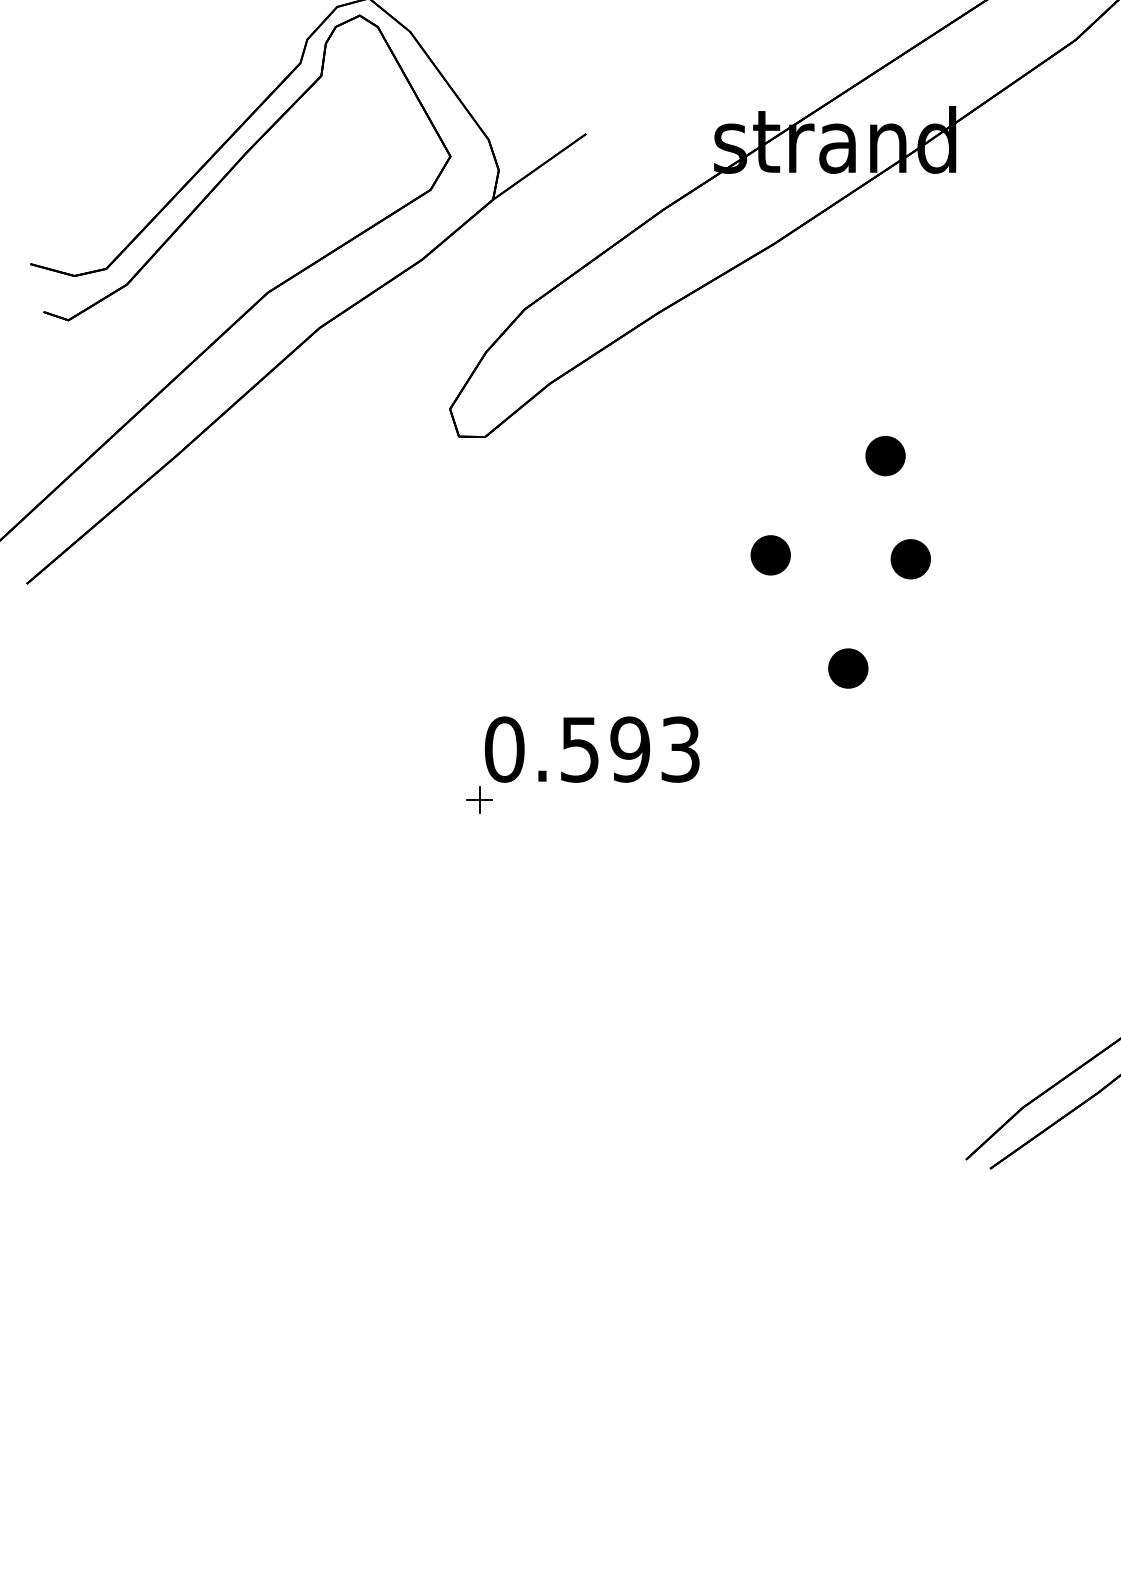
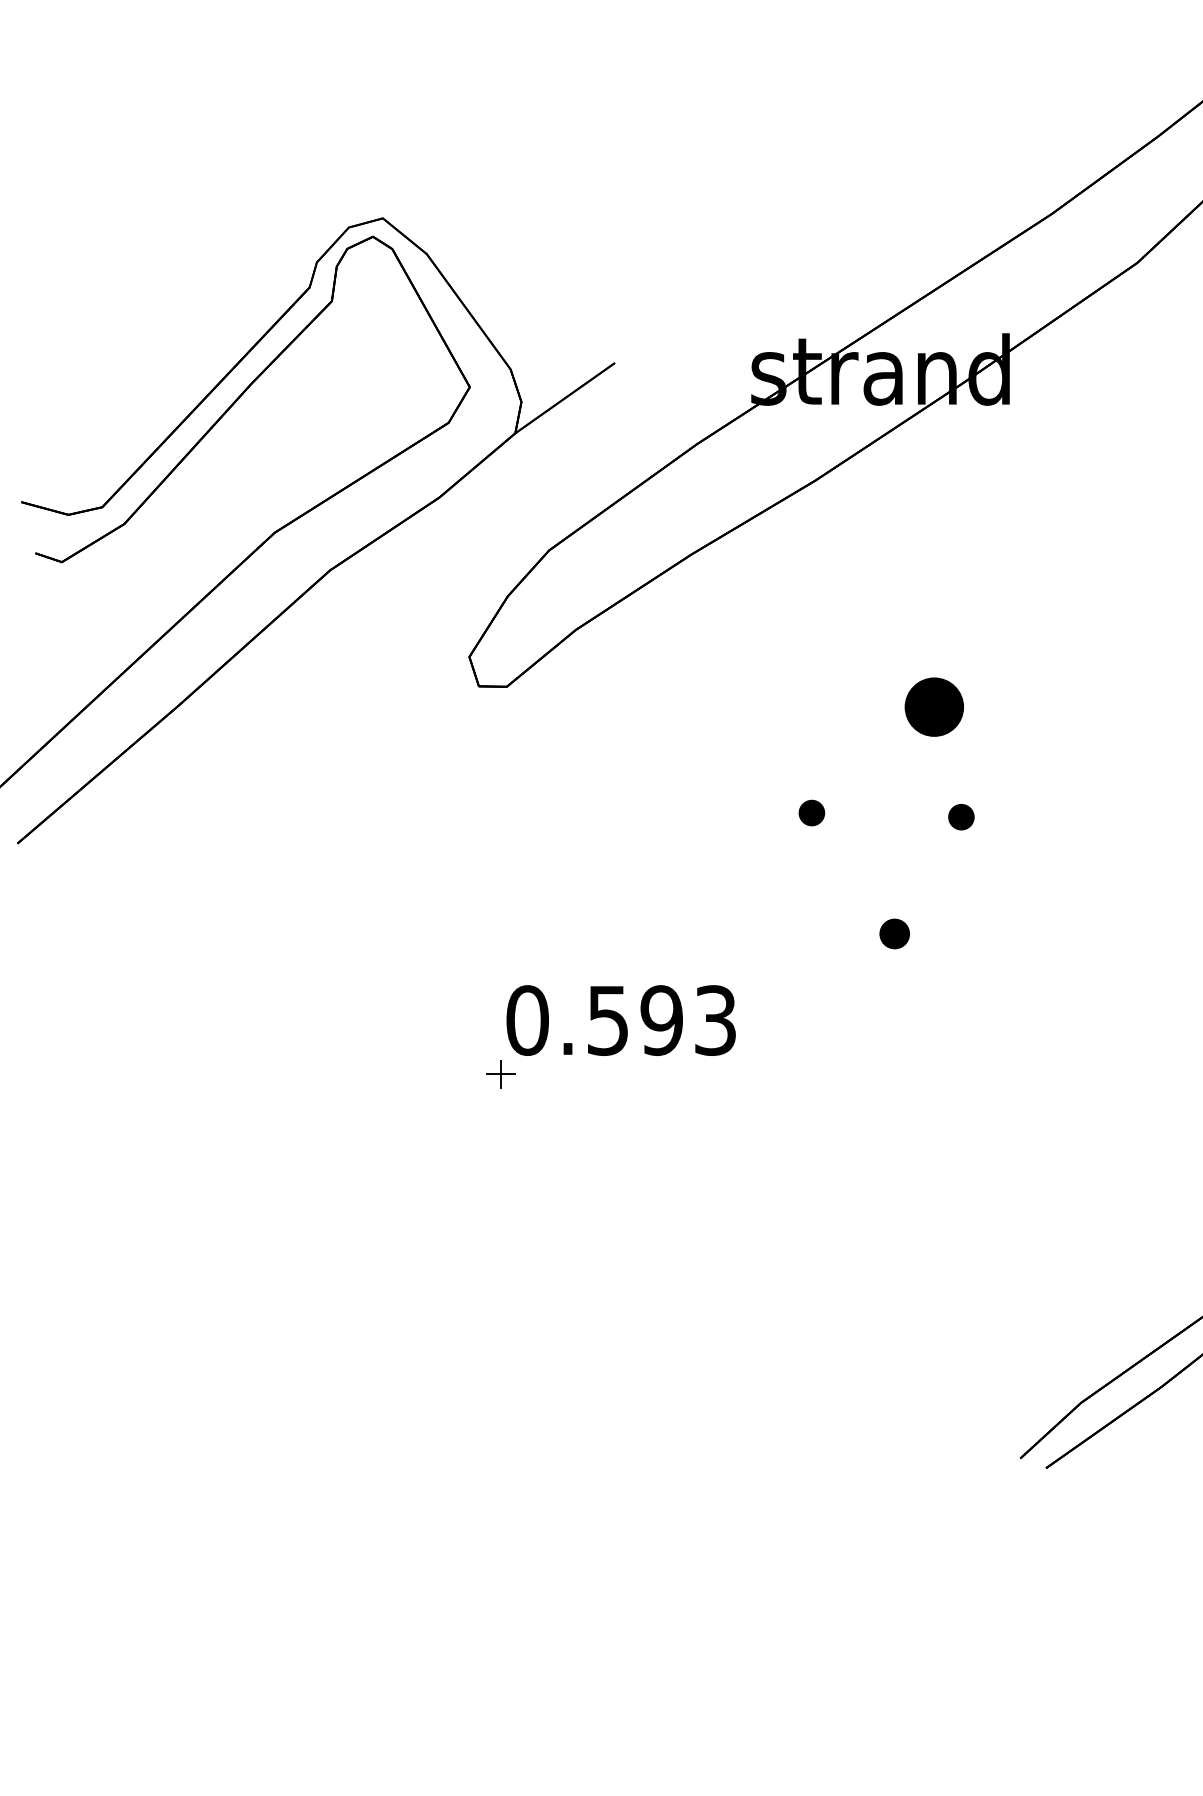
part: (885, 455) -> (934, 706), size x1.4
part: (770, 554) -> (811, 812), size x0.6
part: (910, 558) -> (961, 816), size x0.6
part: (848, 668) -> (894, 933), size x0.7

